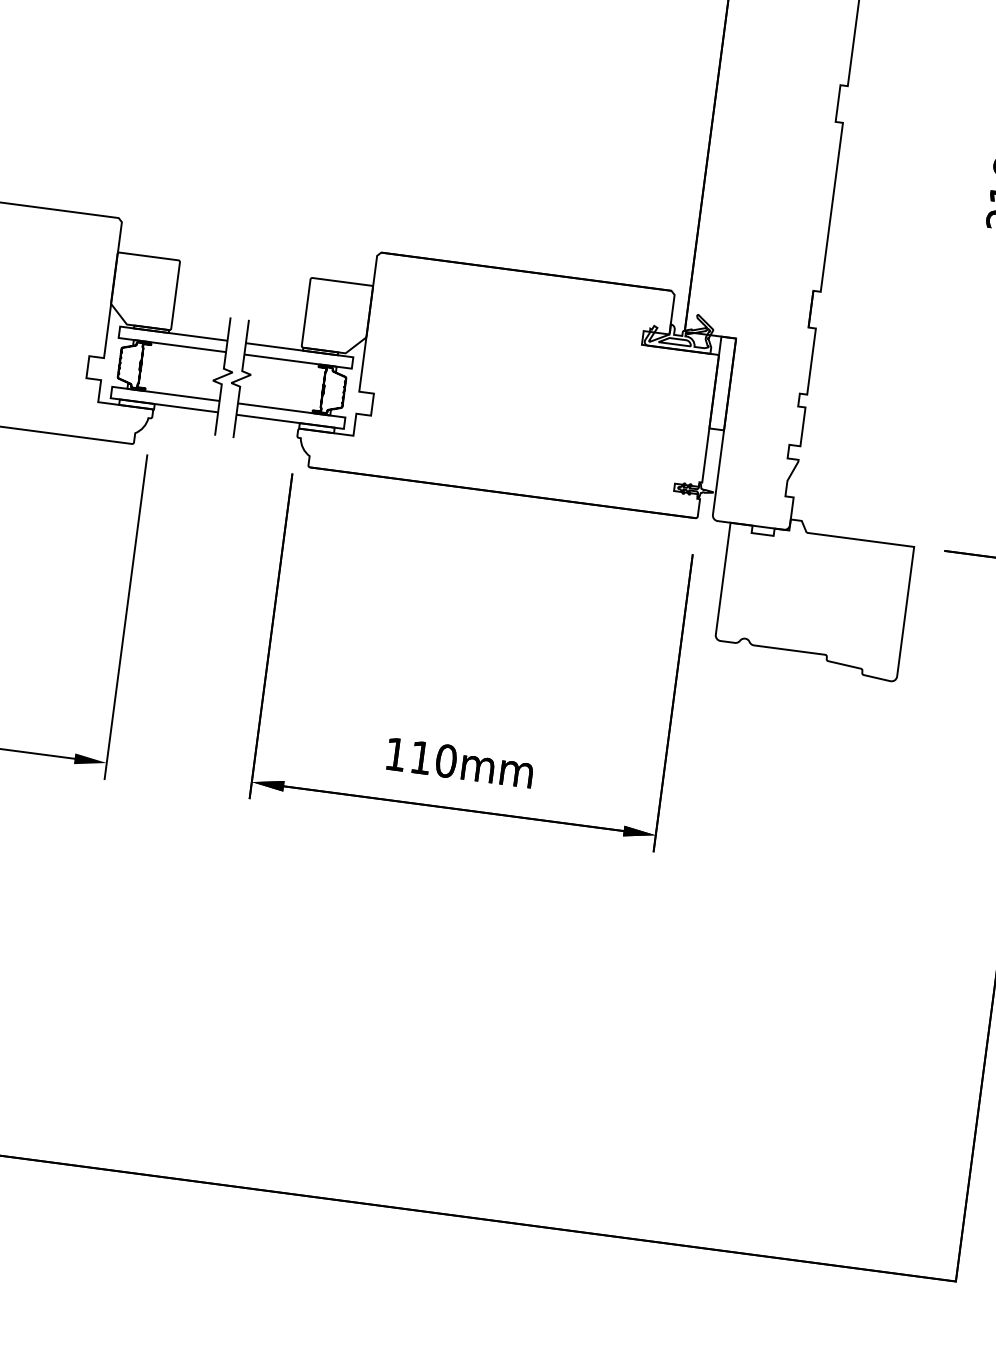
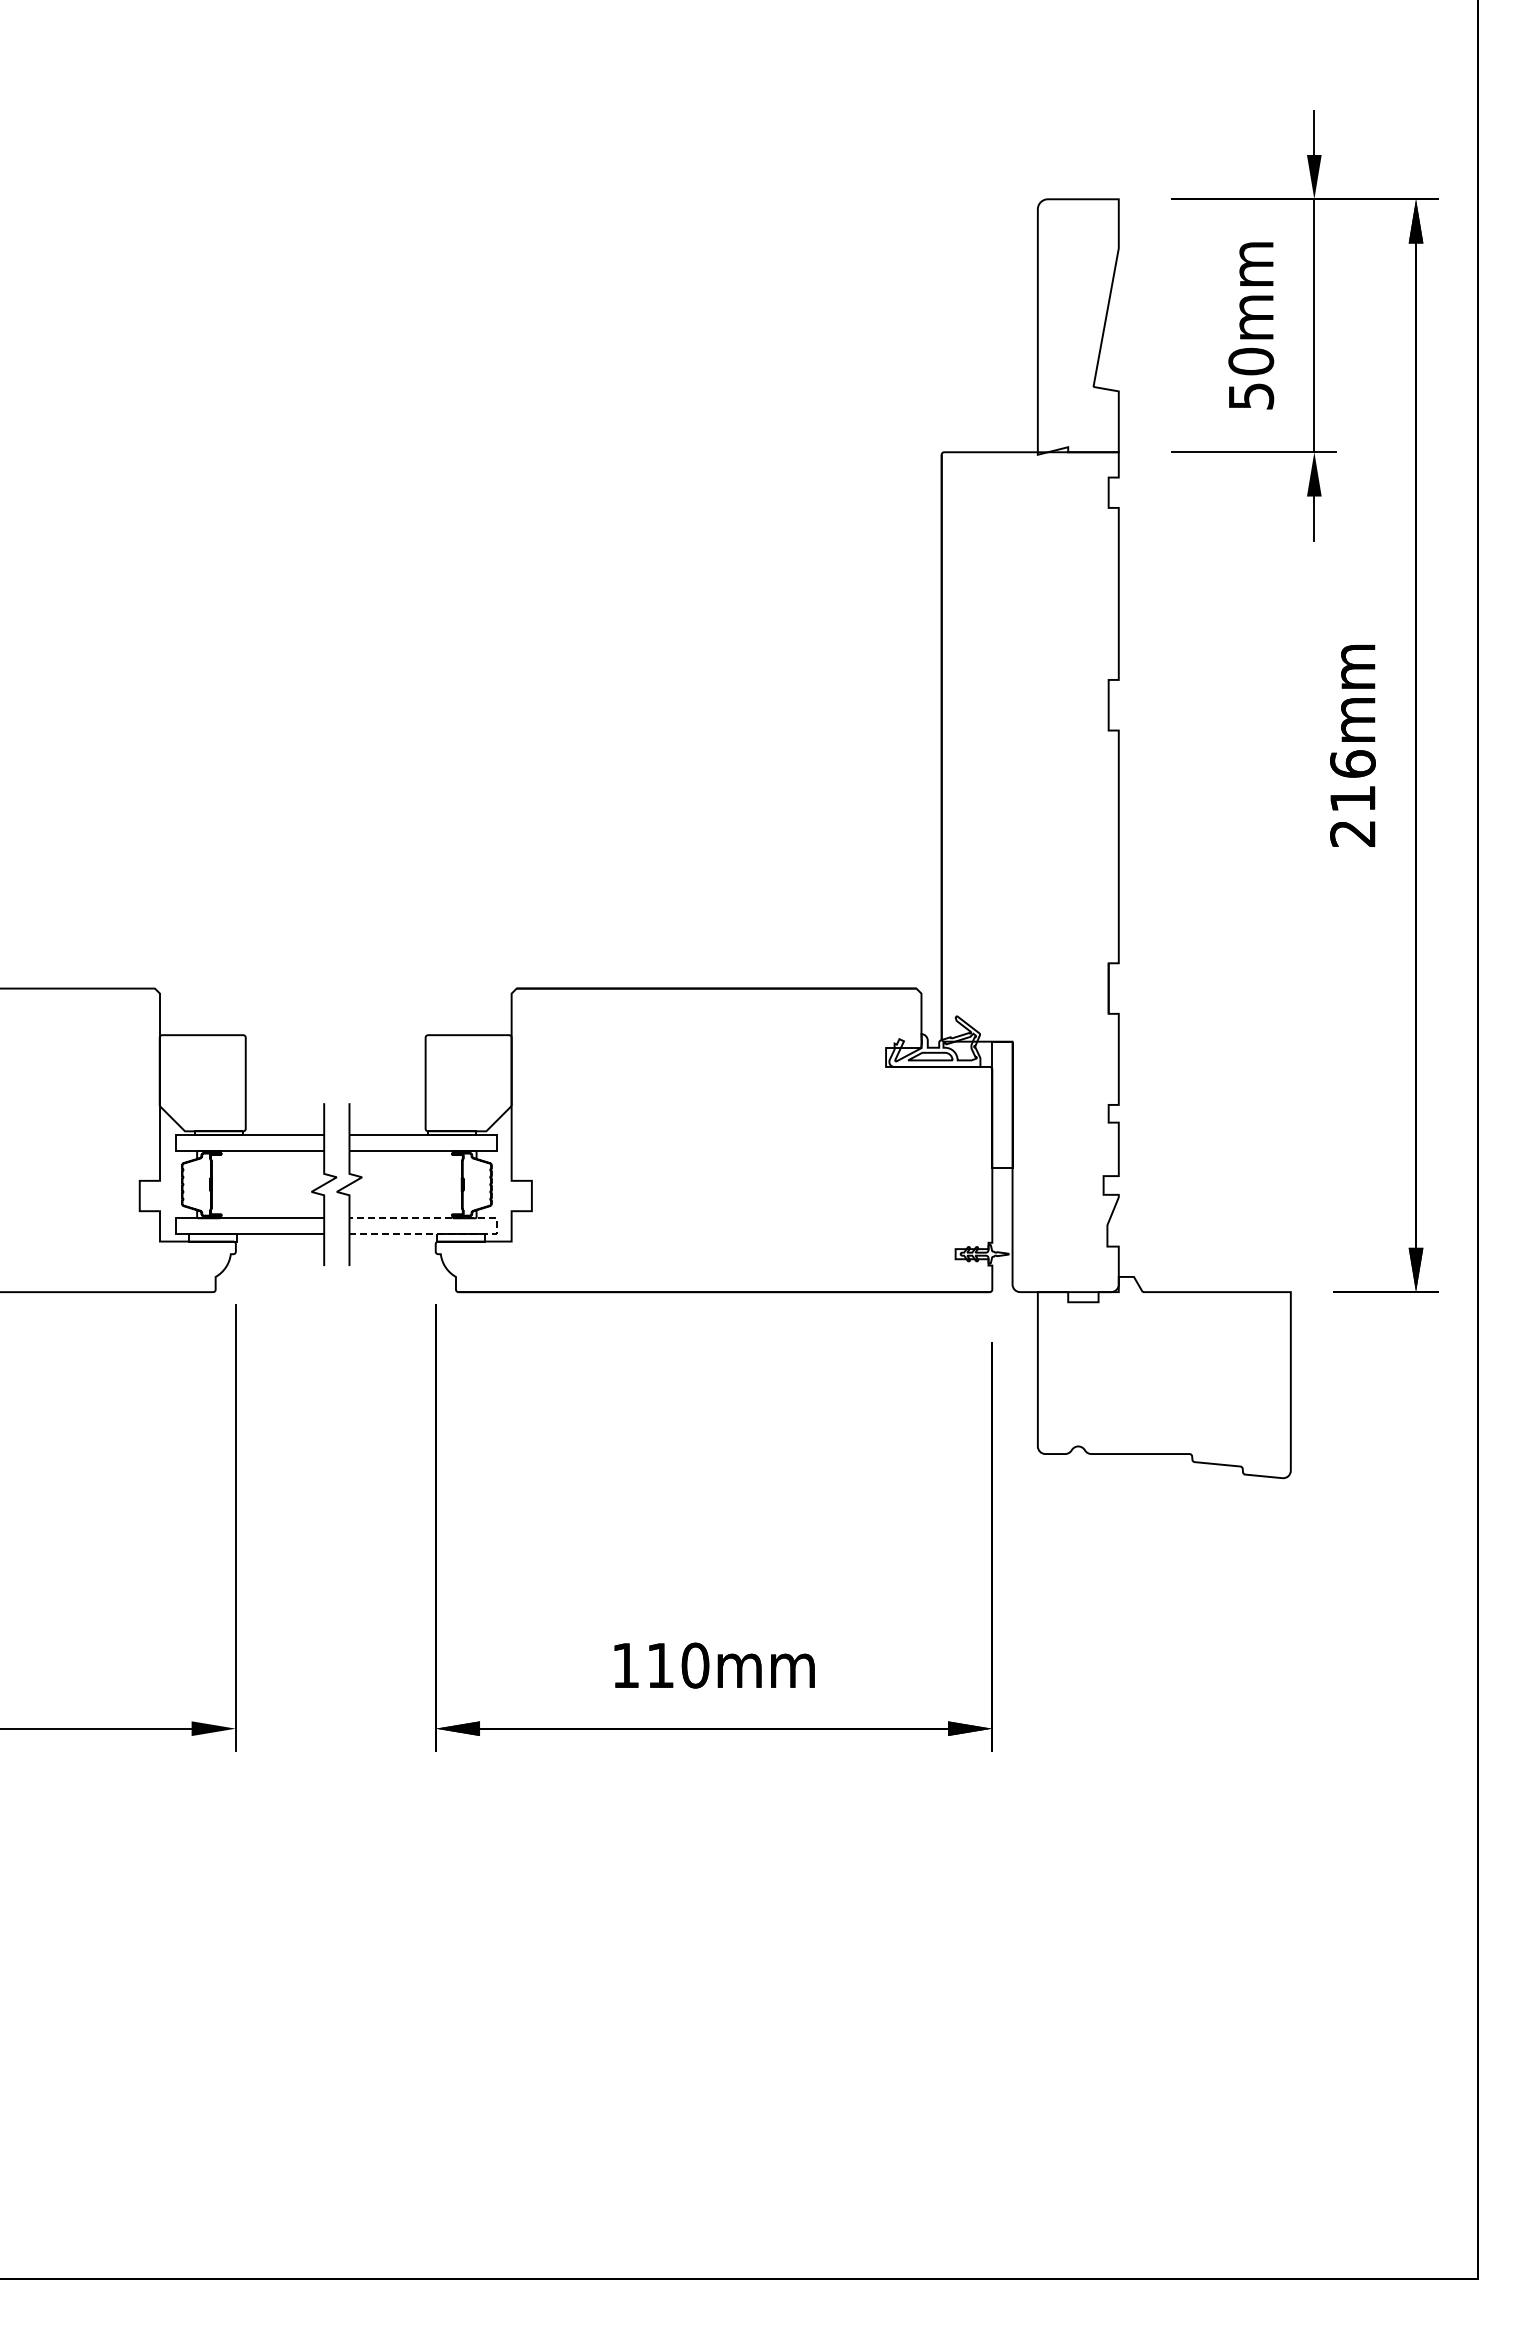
line: (344, 423) -> (497, 1226), solid -> dashed

